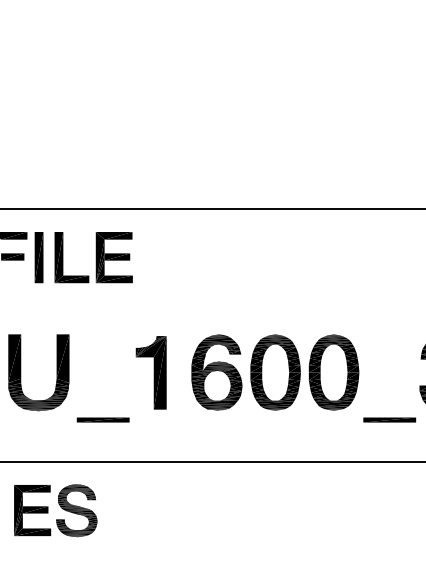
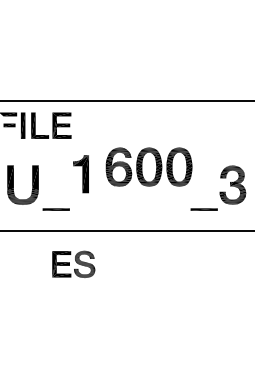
part: (274, 371) -> (148, 166), moved
part: (150, 373) -> (80, 174), moved
part: (55, 508) -> (73, 263), moved

